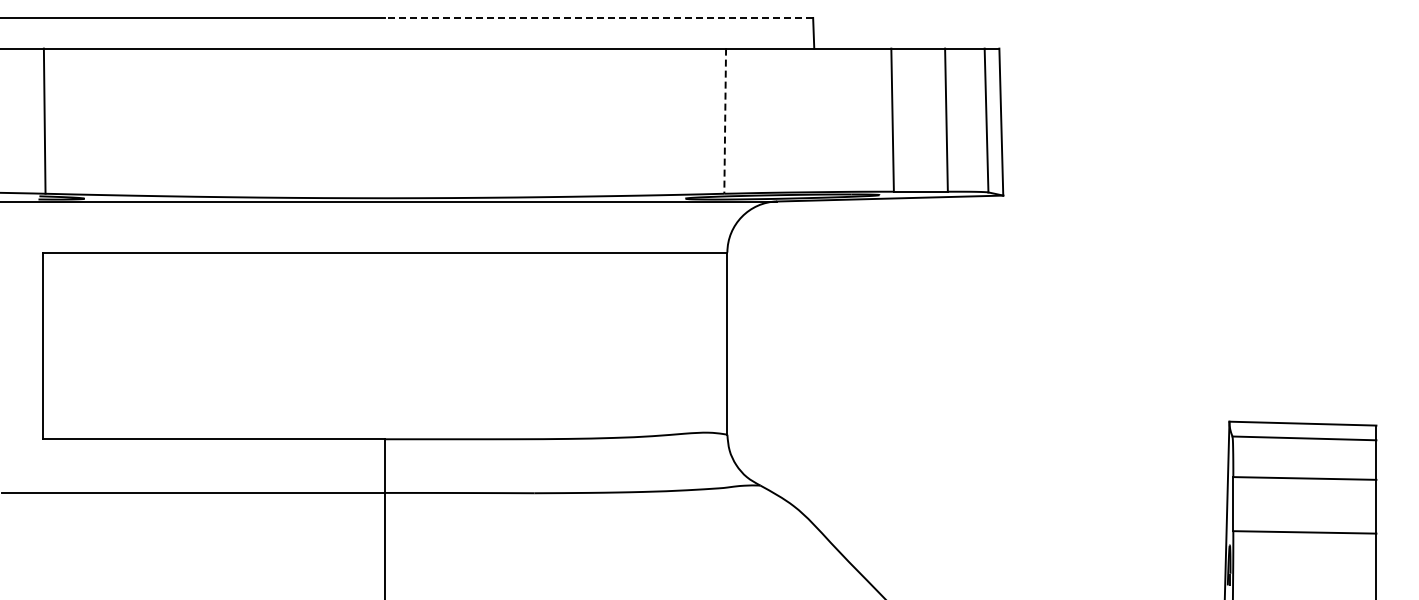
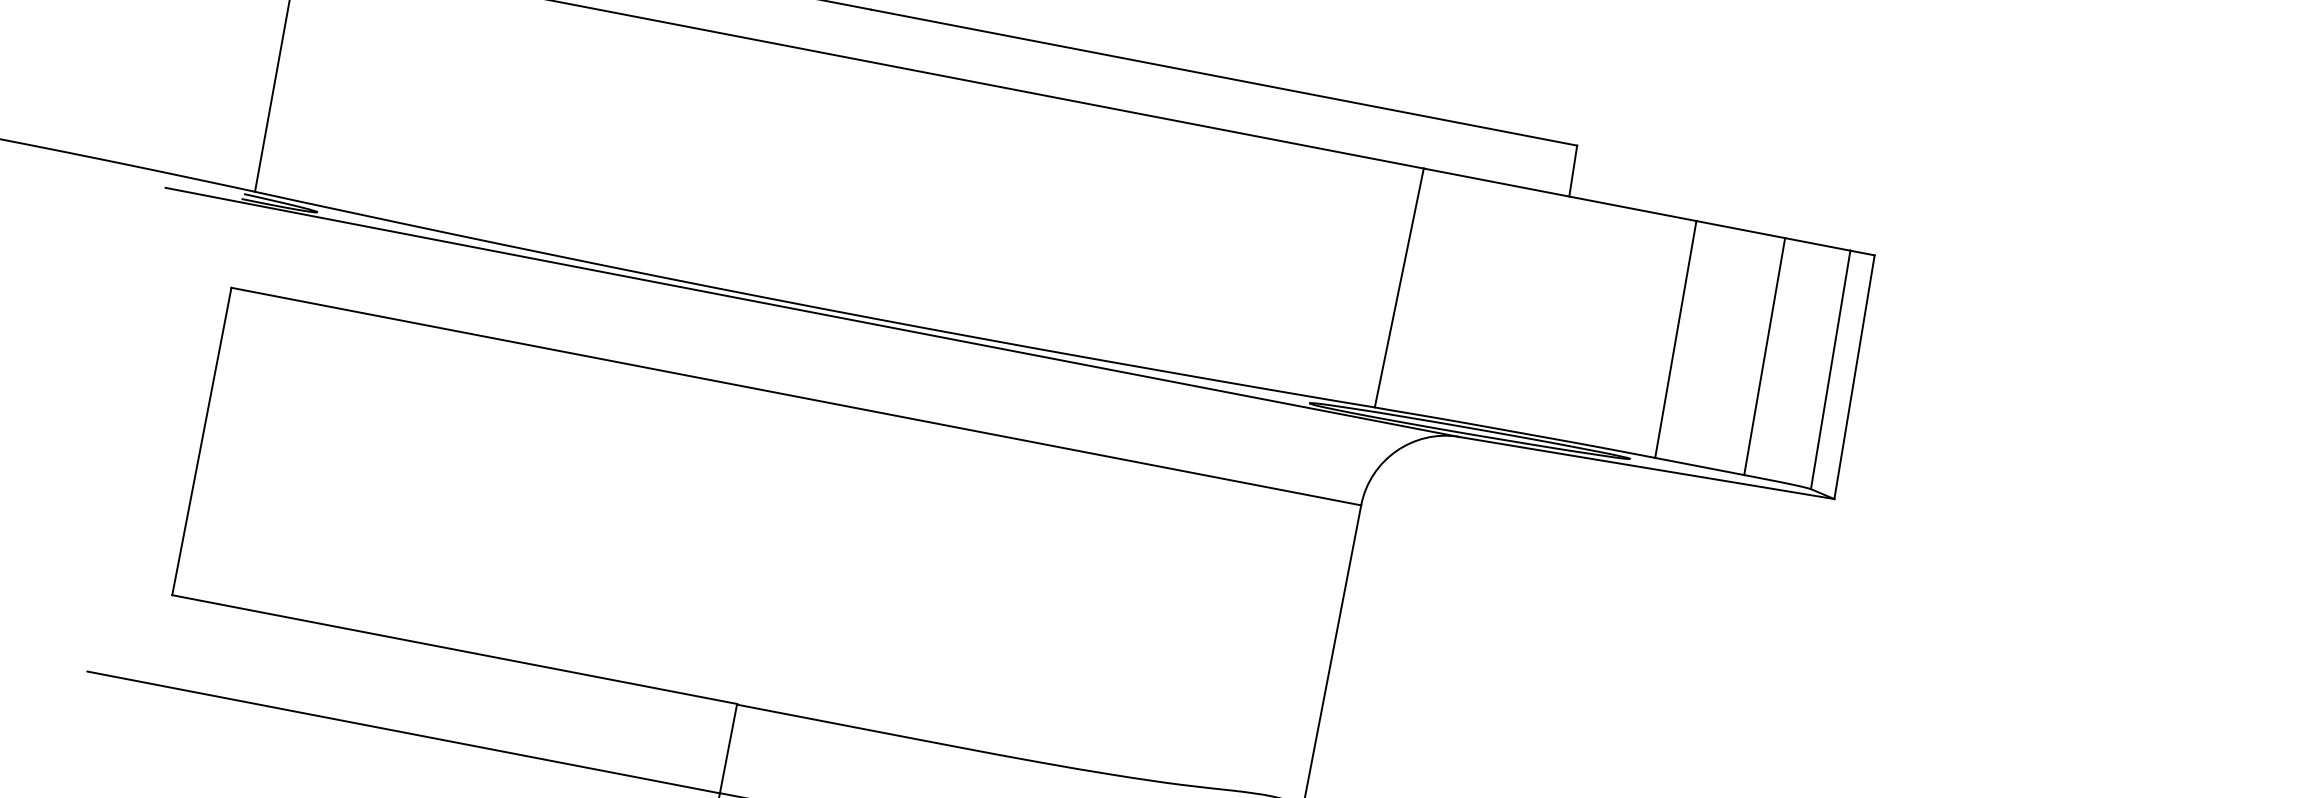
line: (598, 17) -> (1223, 76), dashed -> solid
line: (725, 121) -> (1399, 288), dashed -> solid

